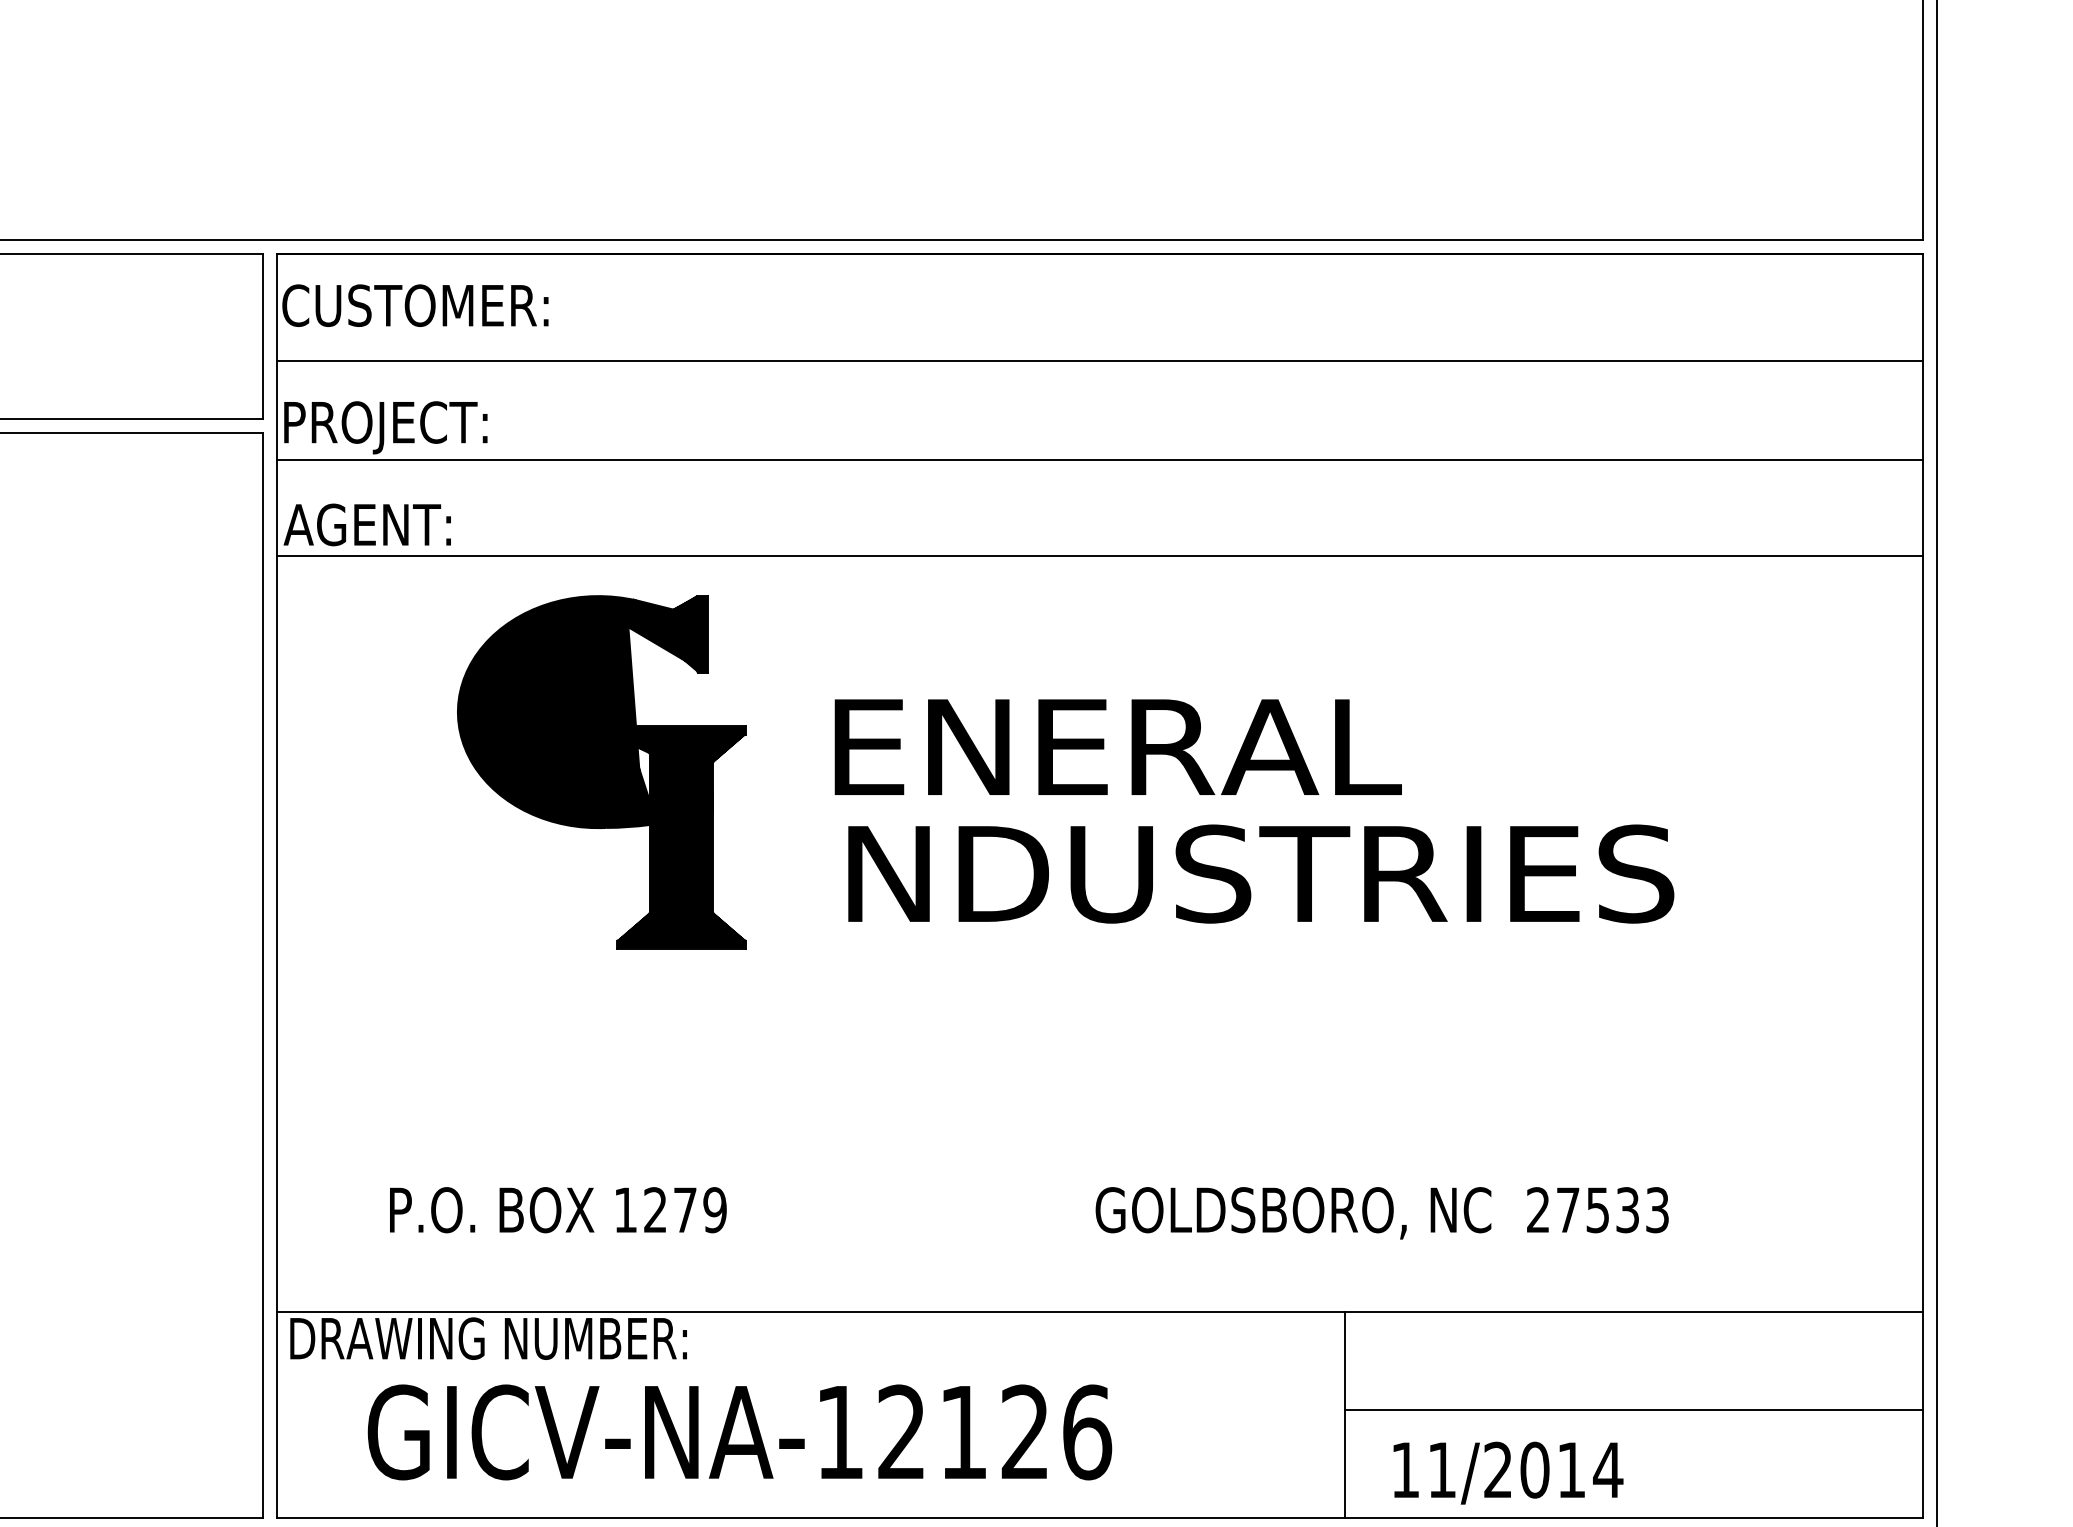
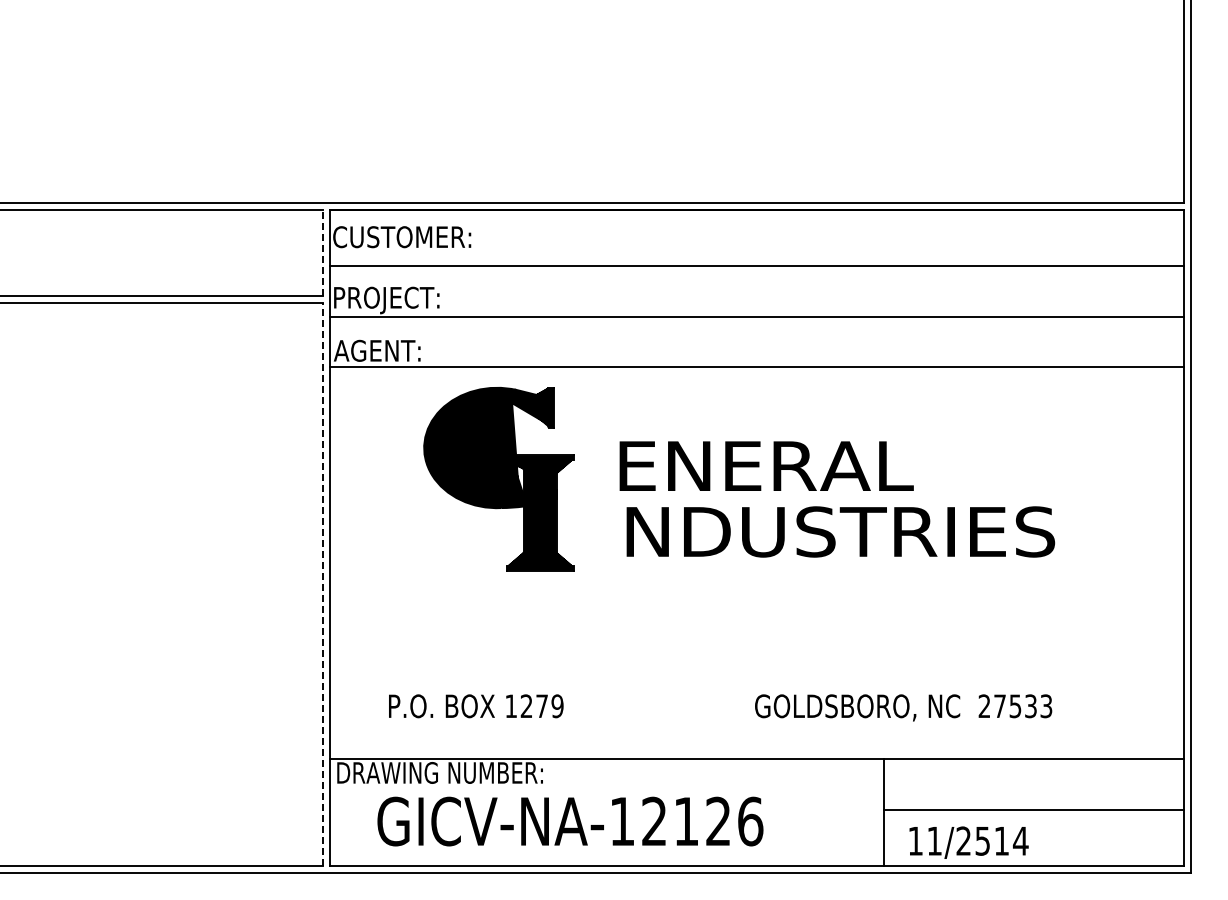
line: (263, 337) -> (323, 253), solid -> dashed
line: (263, 973) -> (323, 583), solid -> dashed
text: (1534, 1468) -> (982, 840), 11/2014 -> 11/2514

